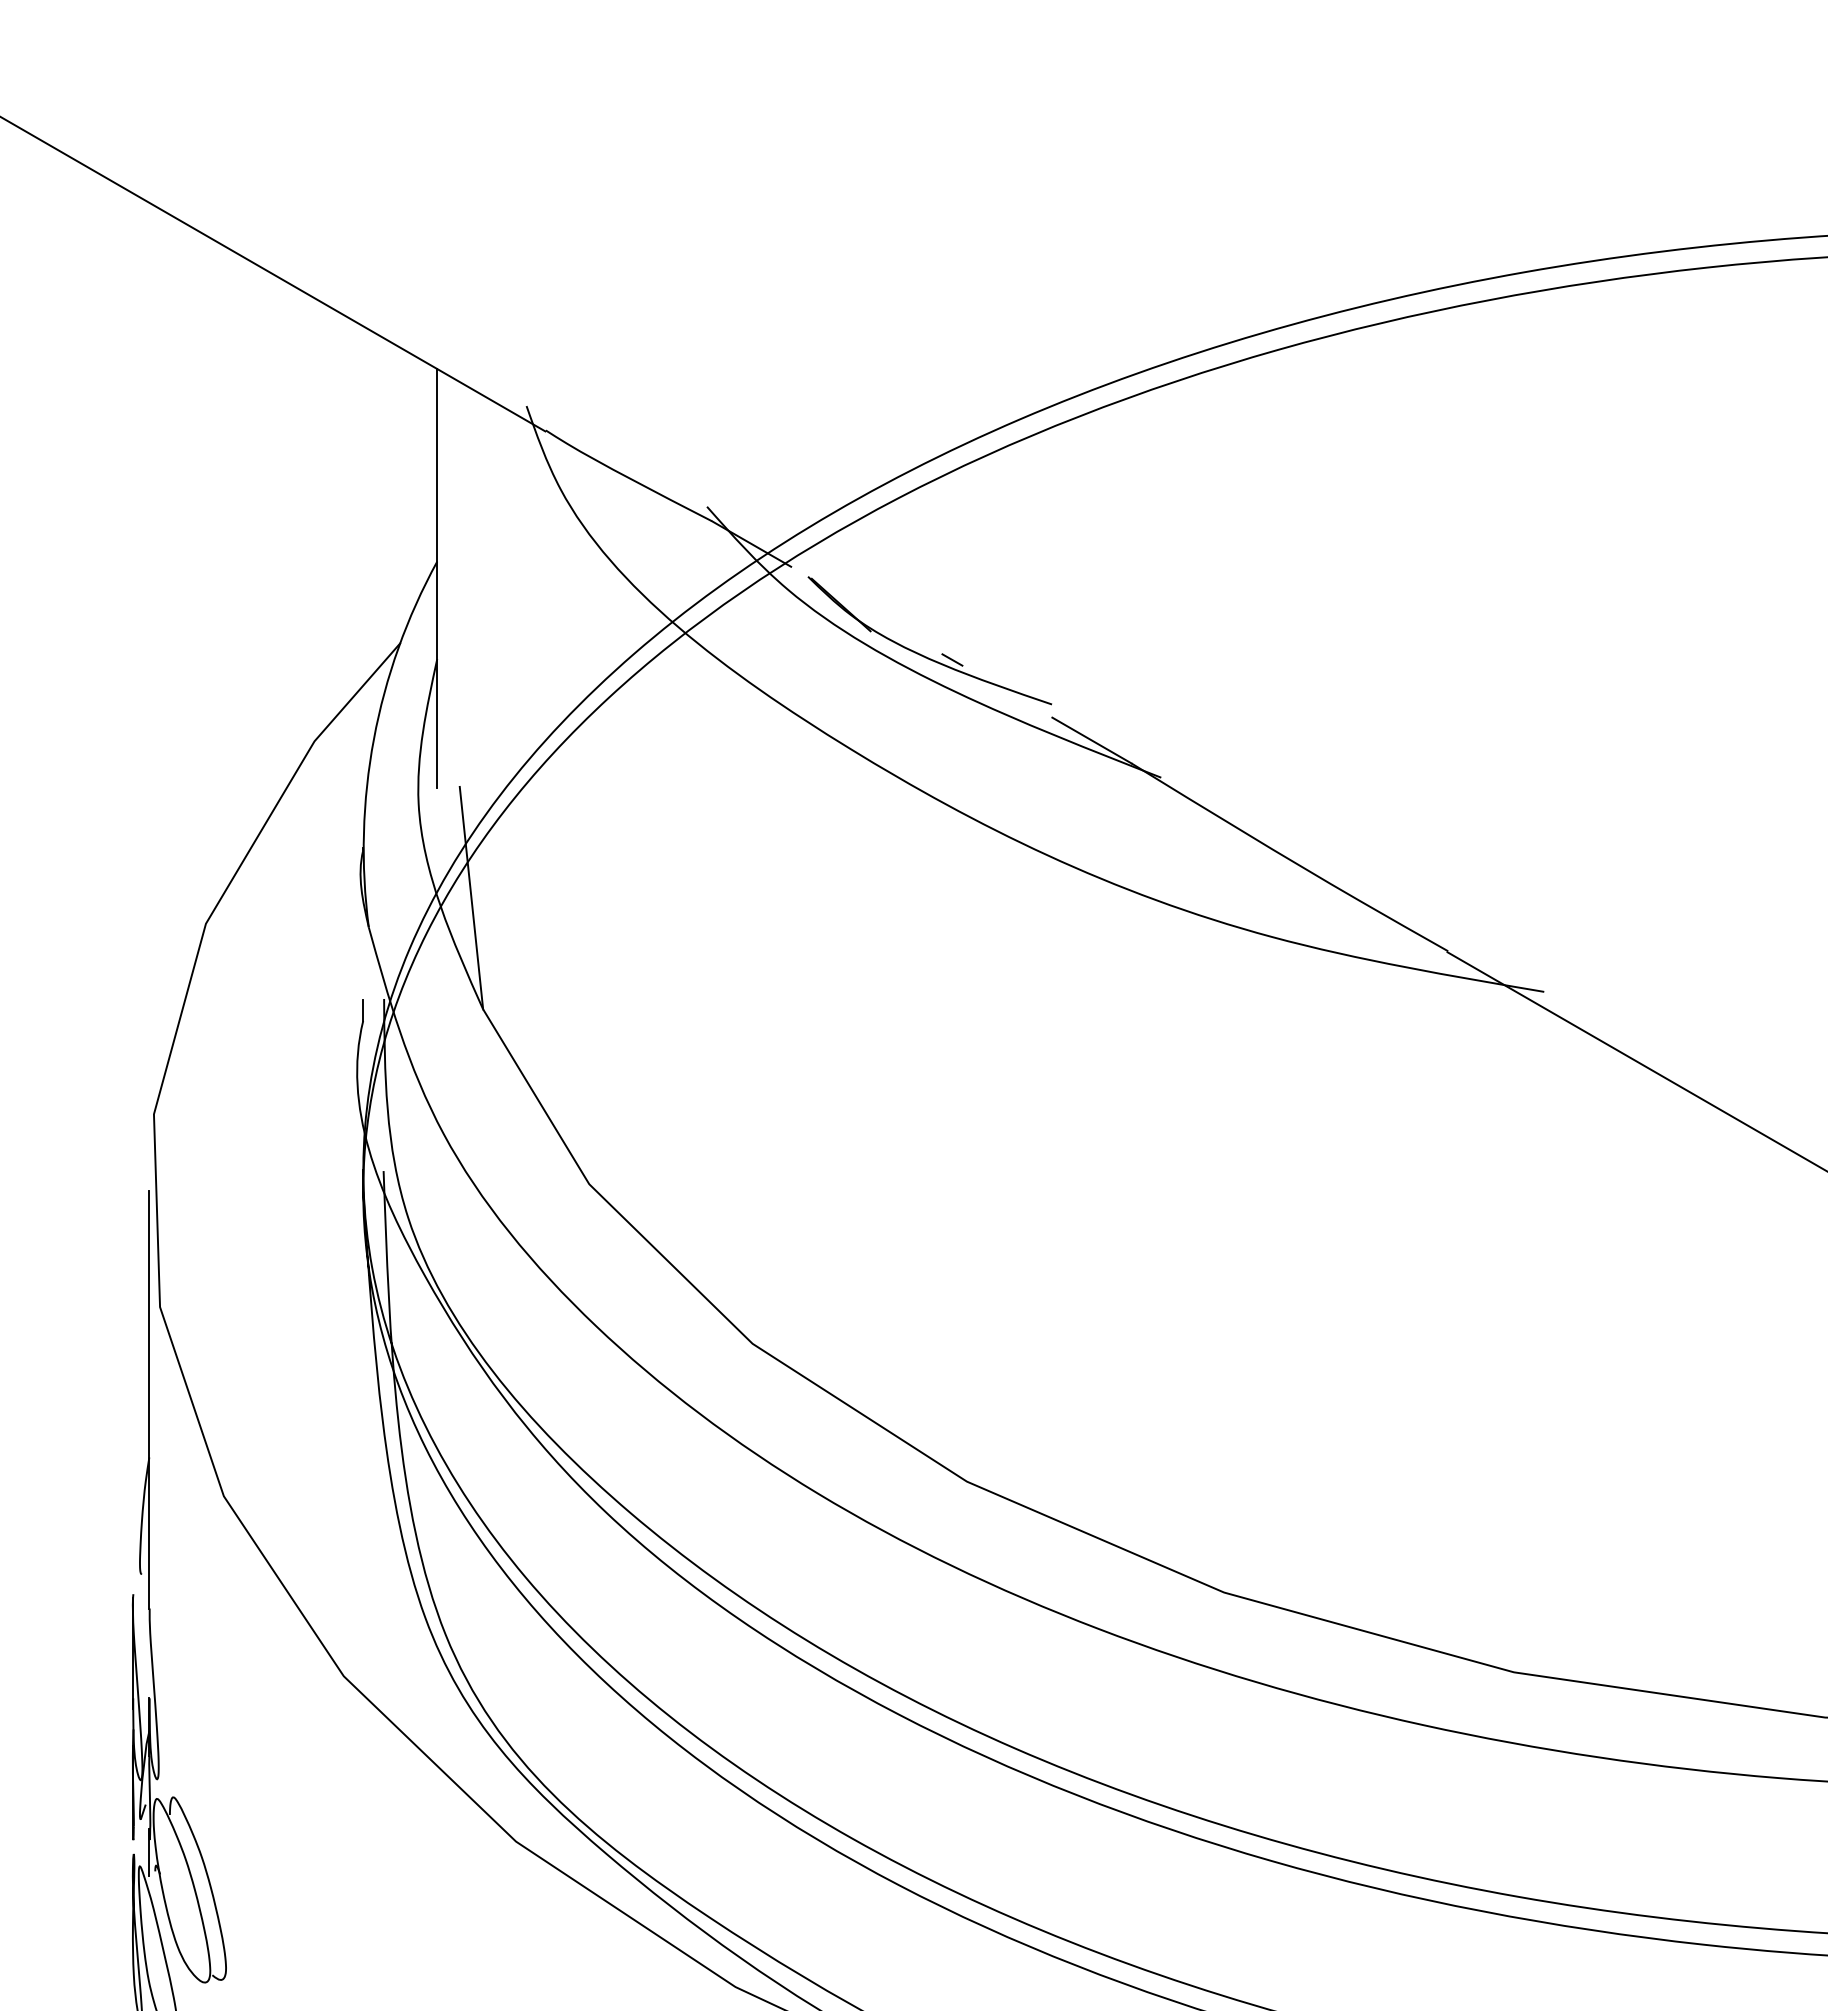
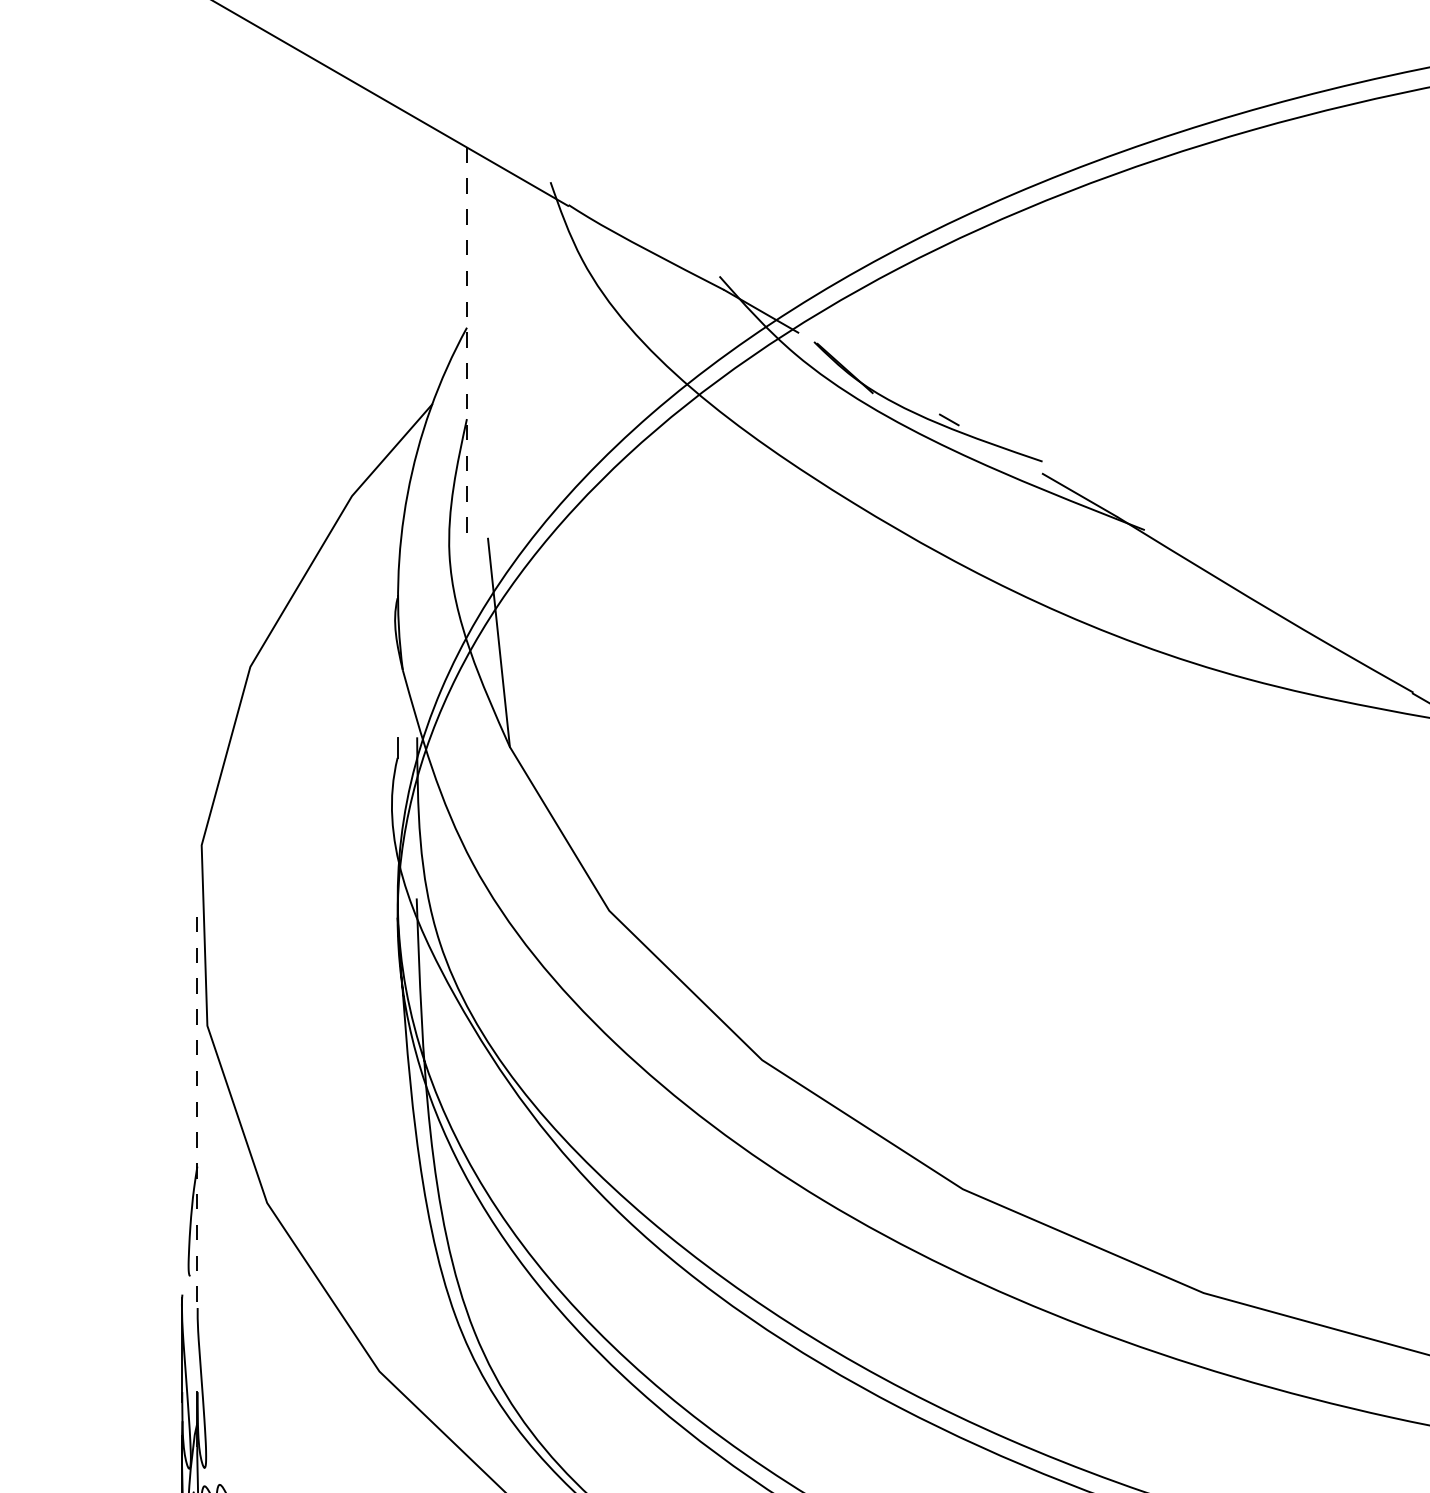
line: (437, 578) -> (467, 343), solid -> dashed
line: (149, 1399) -> (197, 1112), solid -> dashed

